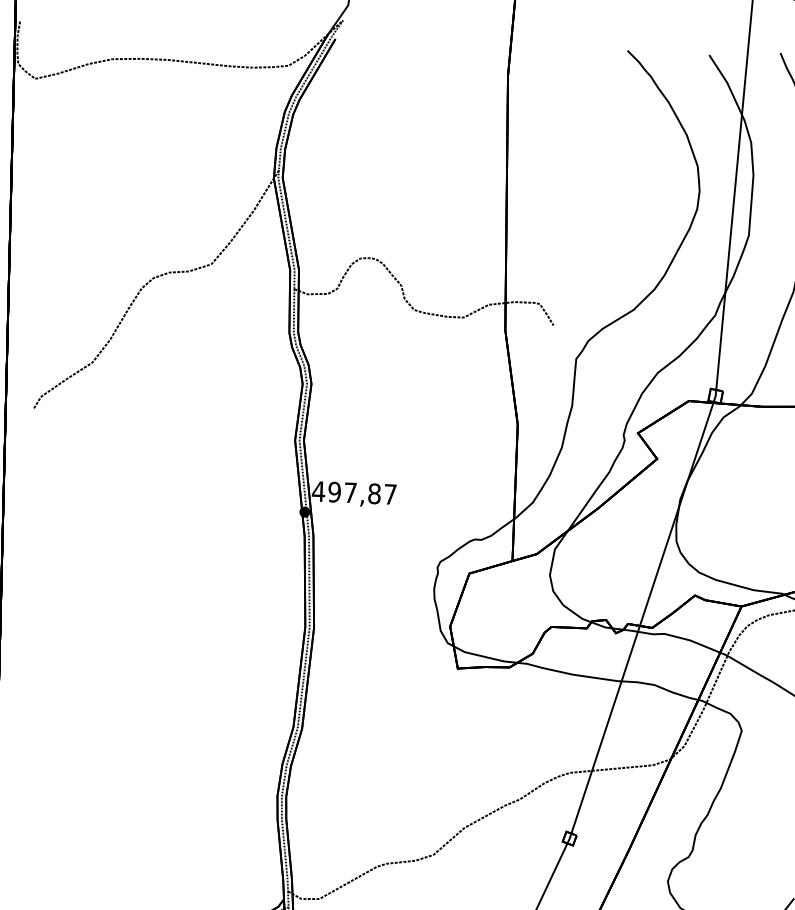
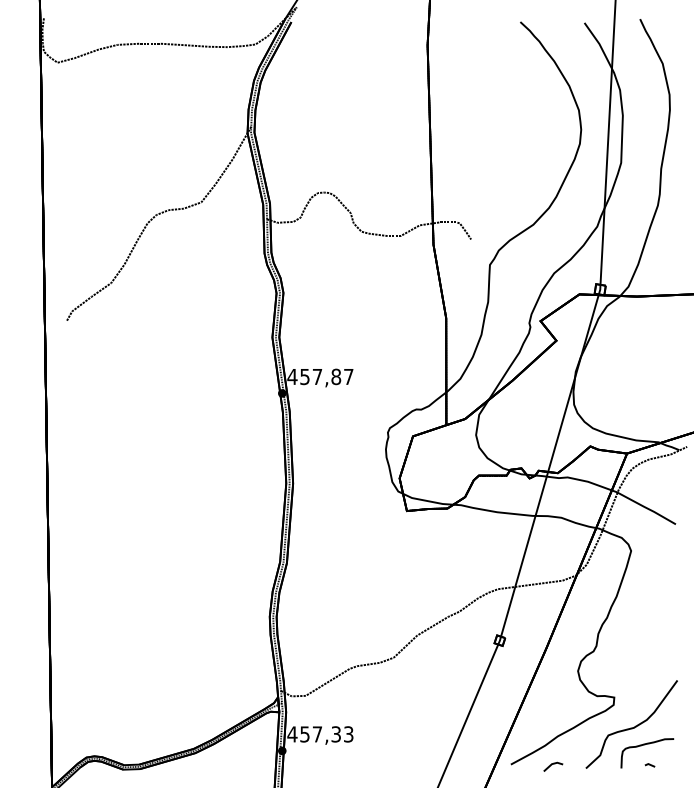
text: (334, 491) -> (304, 376), 497,87 -> 457,87

